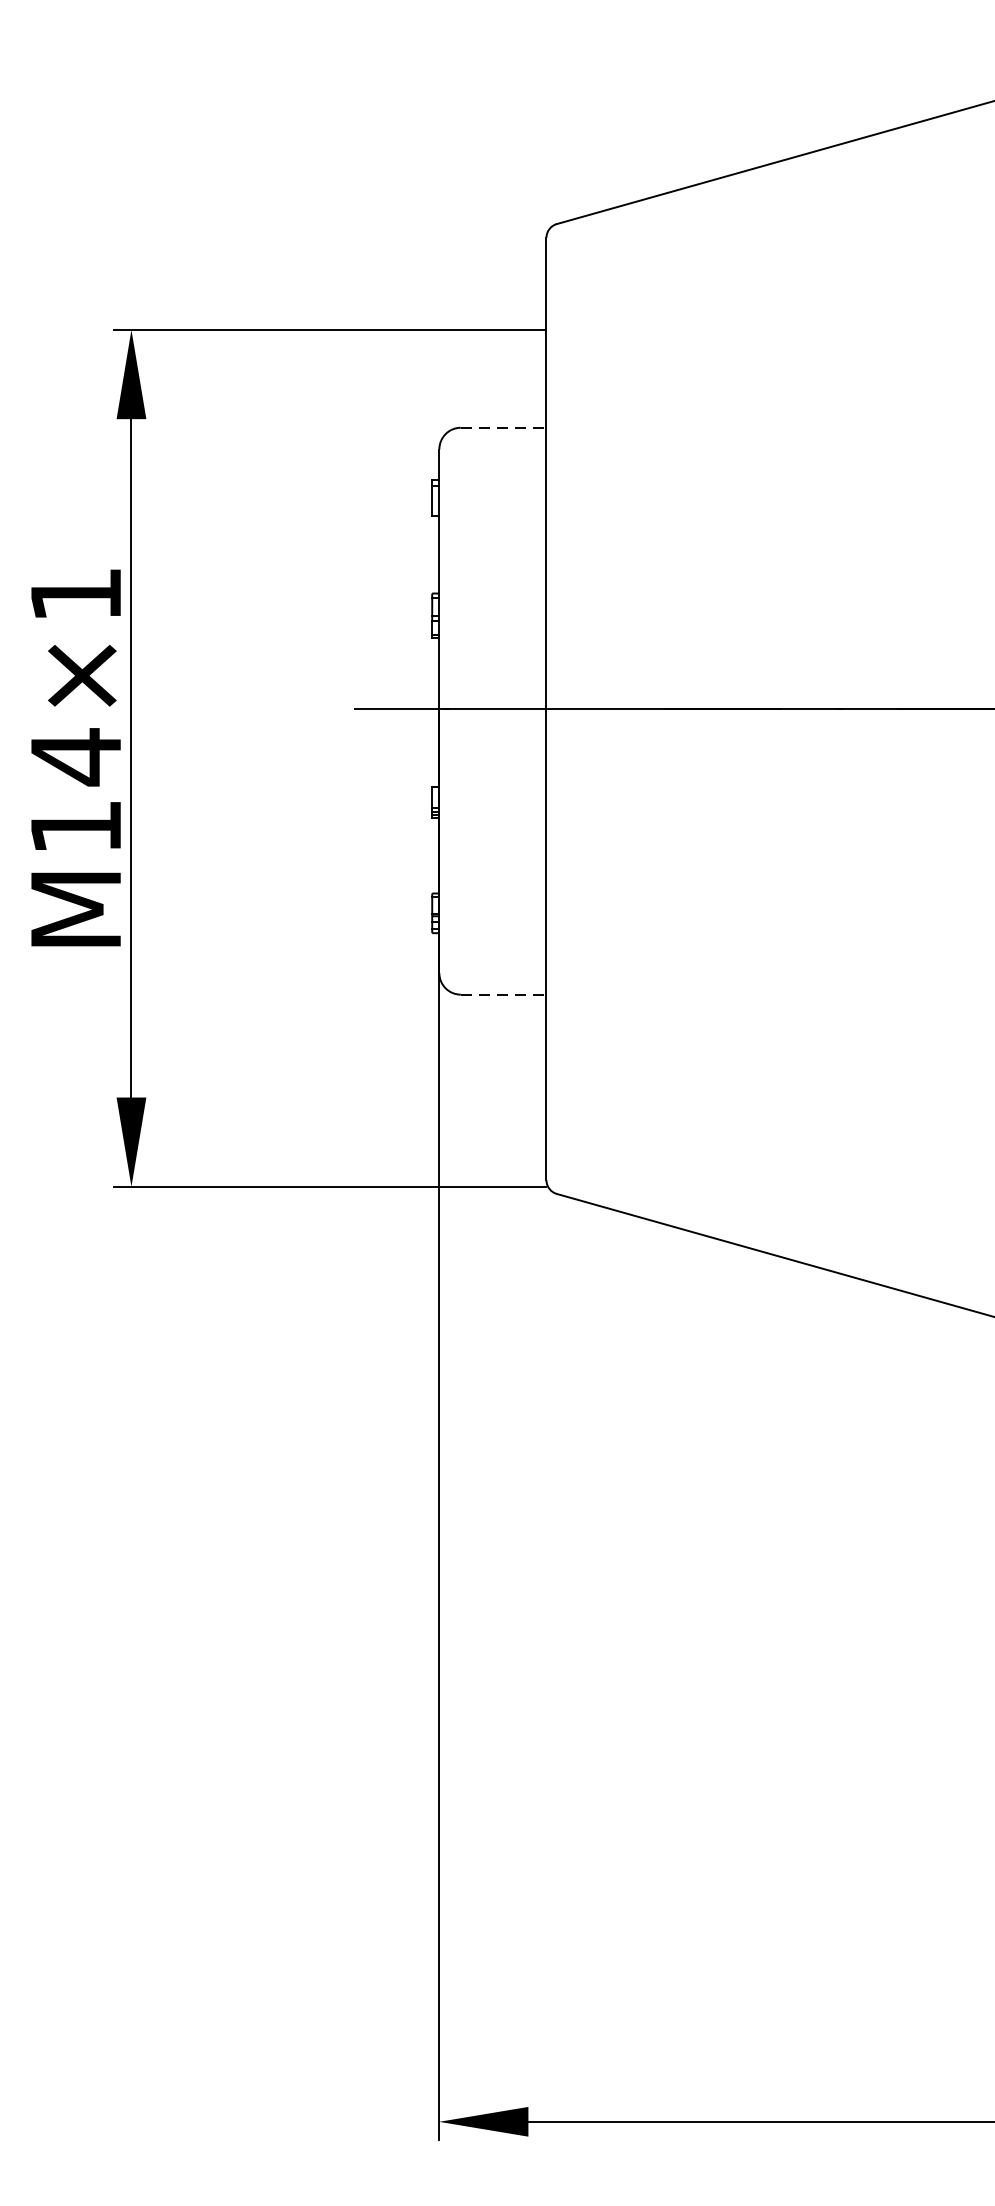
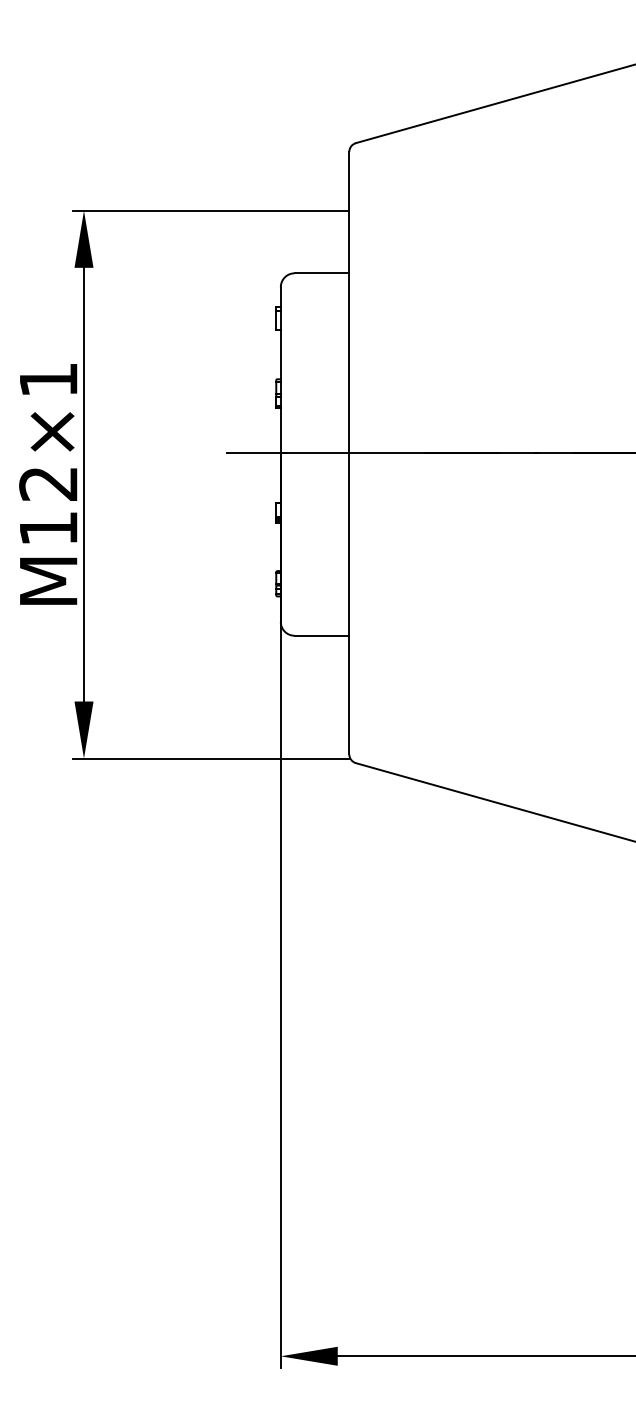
line: (504, 428) -> (322, 273), dashed -> solid
text: (75, 756) -> (48, 483), M14×1 -> M12×1
line: (504, 994) -> (322, 635), dashed -> solid

